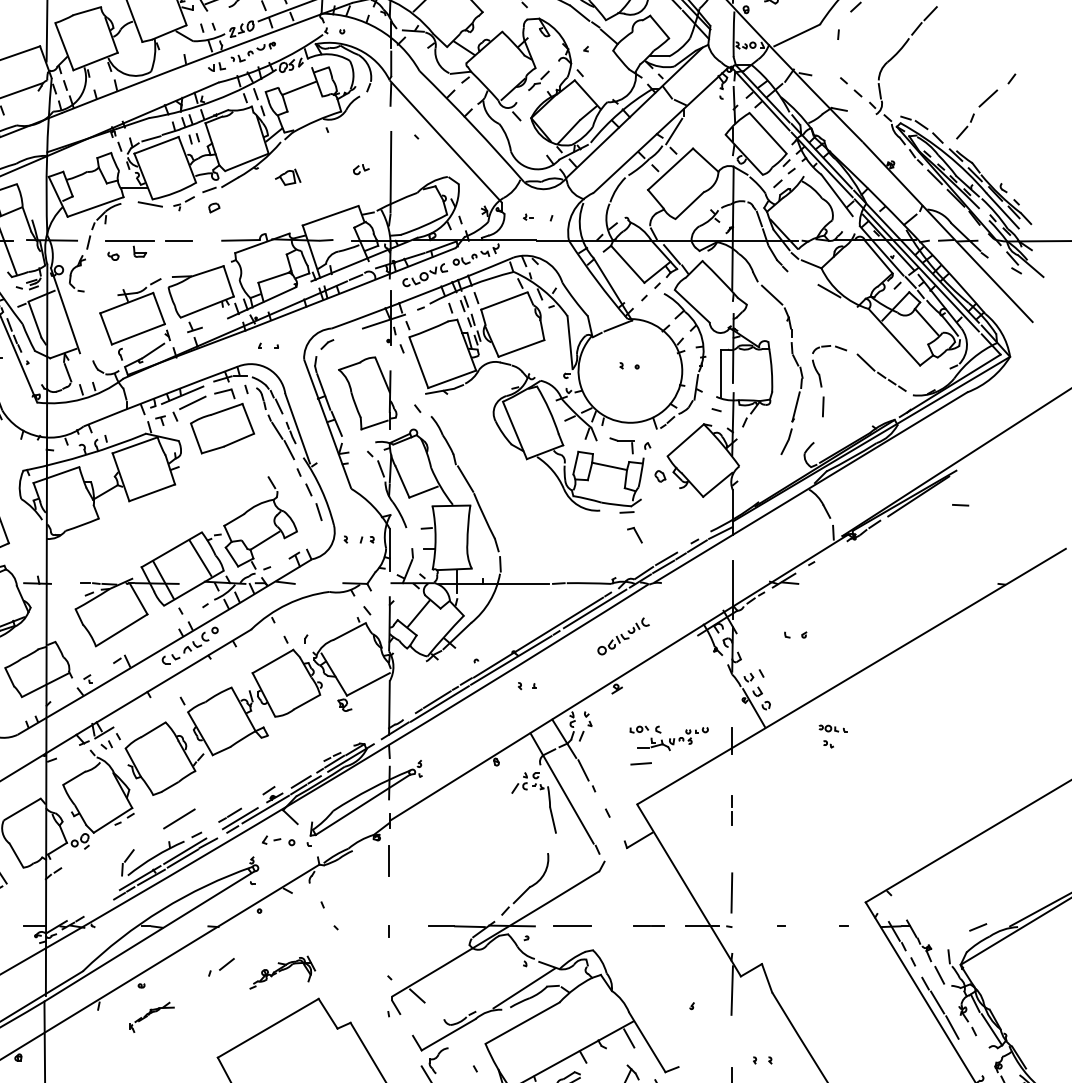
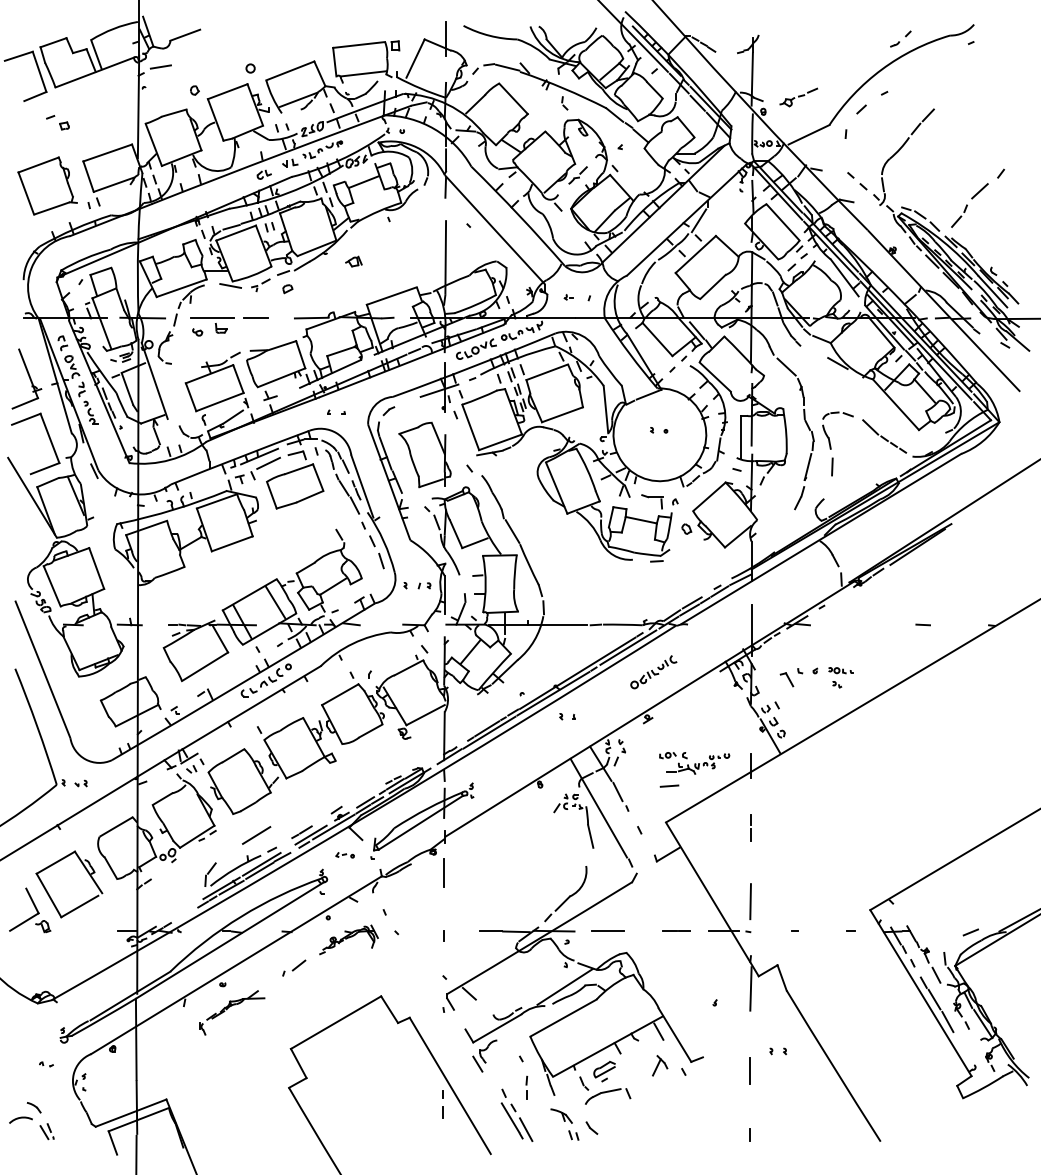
part: (360, 169) -> (263, 174), moved
part: (287, 177) -> (353, 261), size x0.71
line: (959, 504) -> (922, 624), moved
part: (634, 534) -> (786, 679), moved
part: (832, 736) -> (840, 677), moved
part: (277, 841) -> (344, 855), size x0.62
part: (282, 972) -> (348, 939), moved
part: (152, 1016) -> (232, 1012), size x1.67

